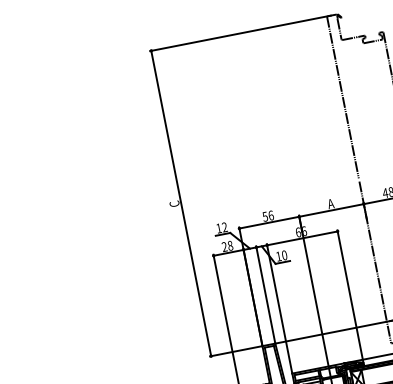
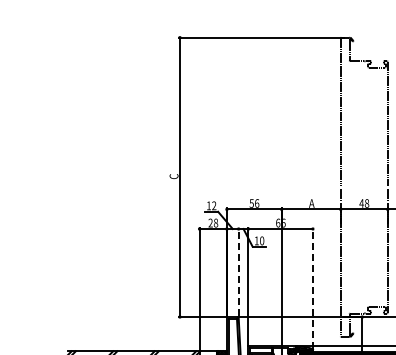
line: (265, 293) -> (238, 271), solid -> dashed
line: (350, 295) -> (313, 287), solid -> dashed

